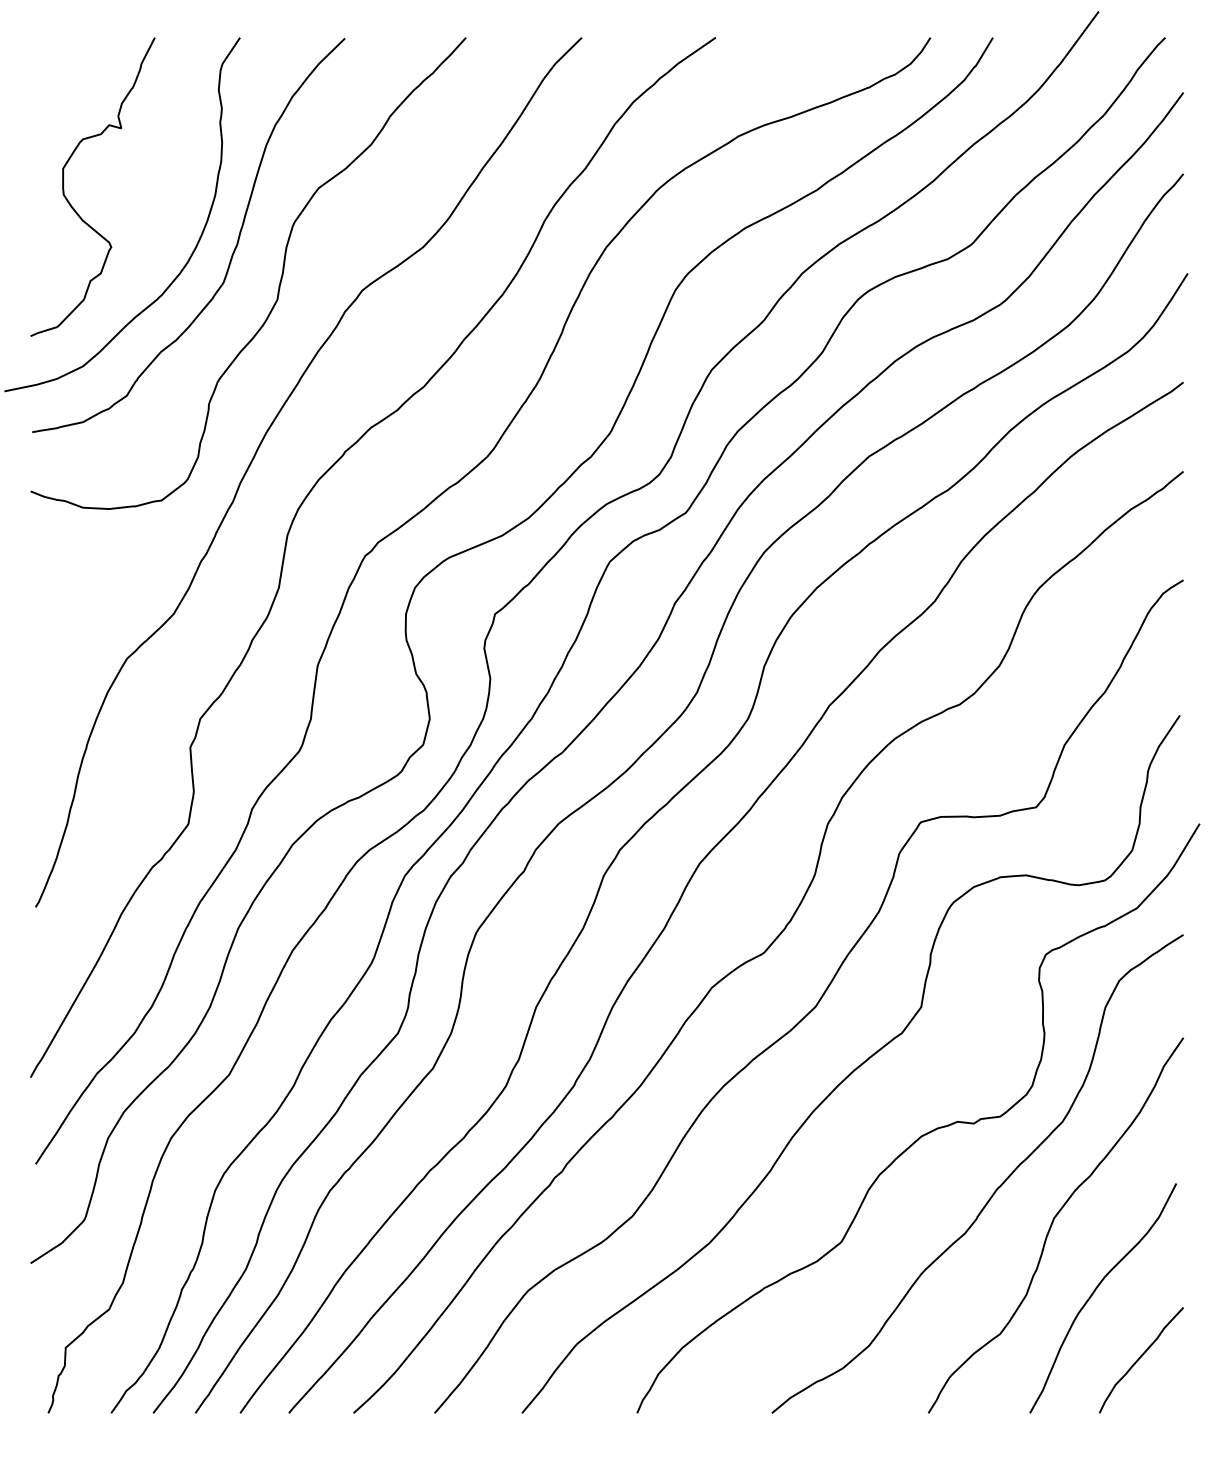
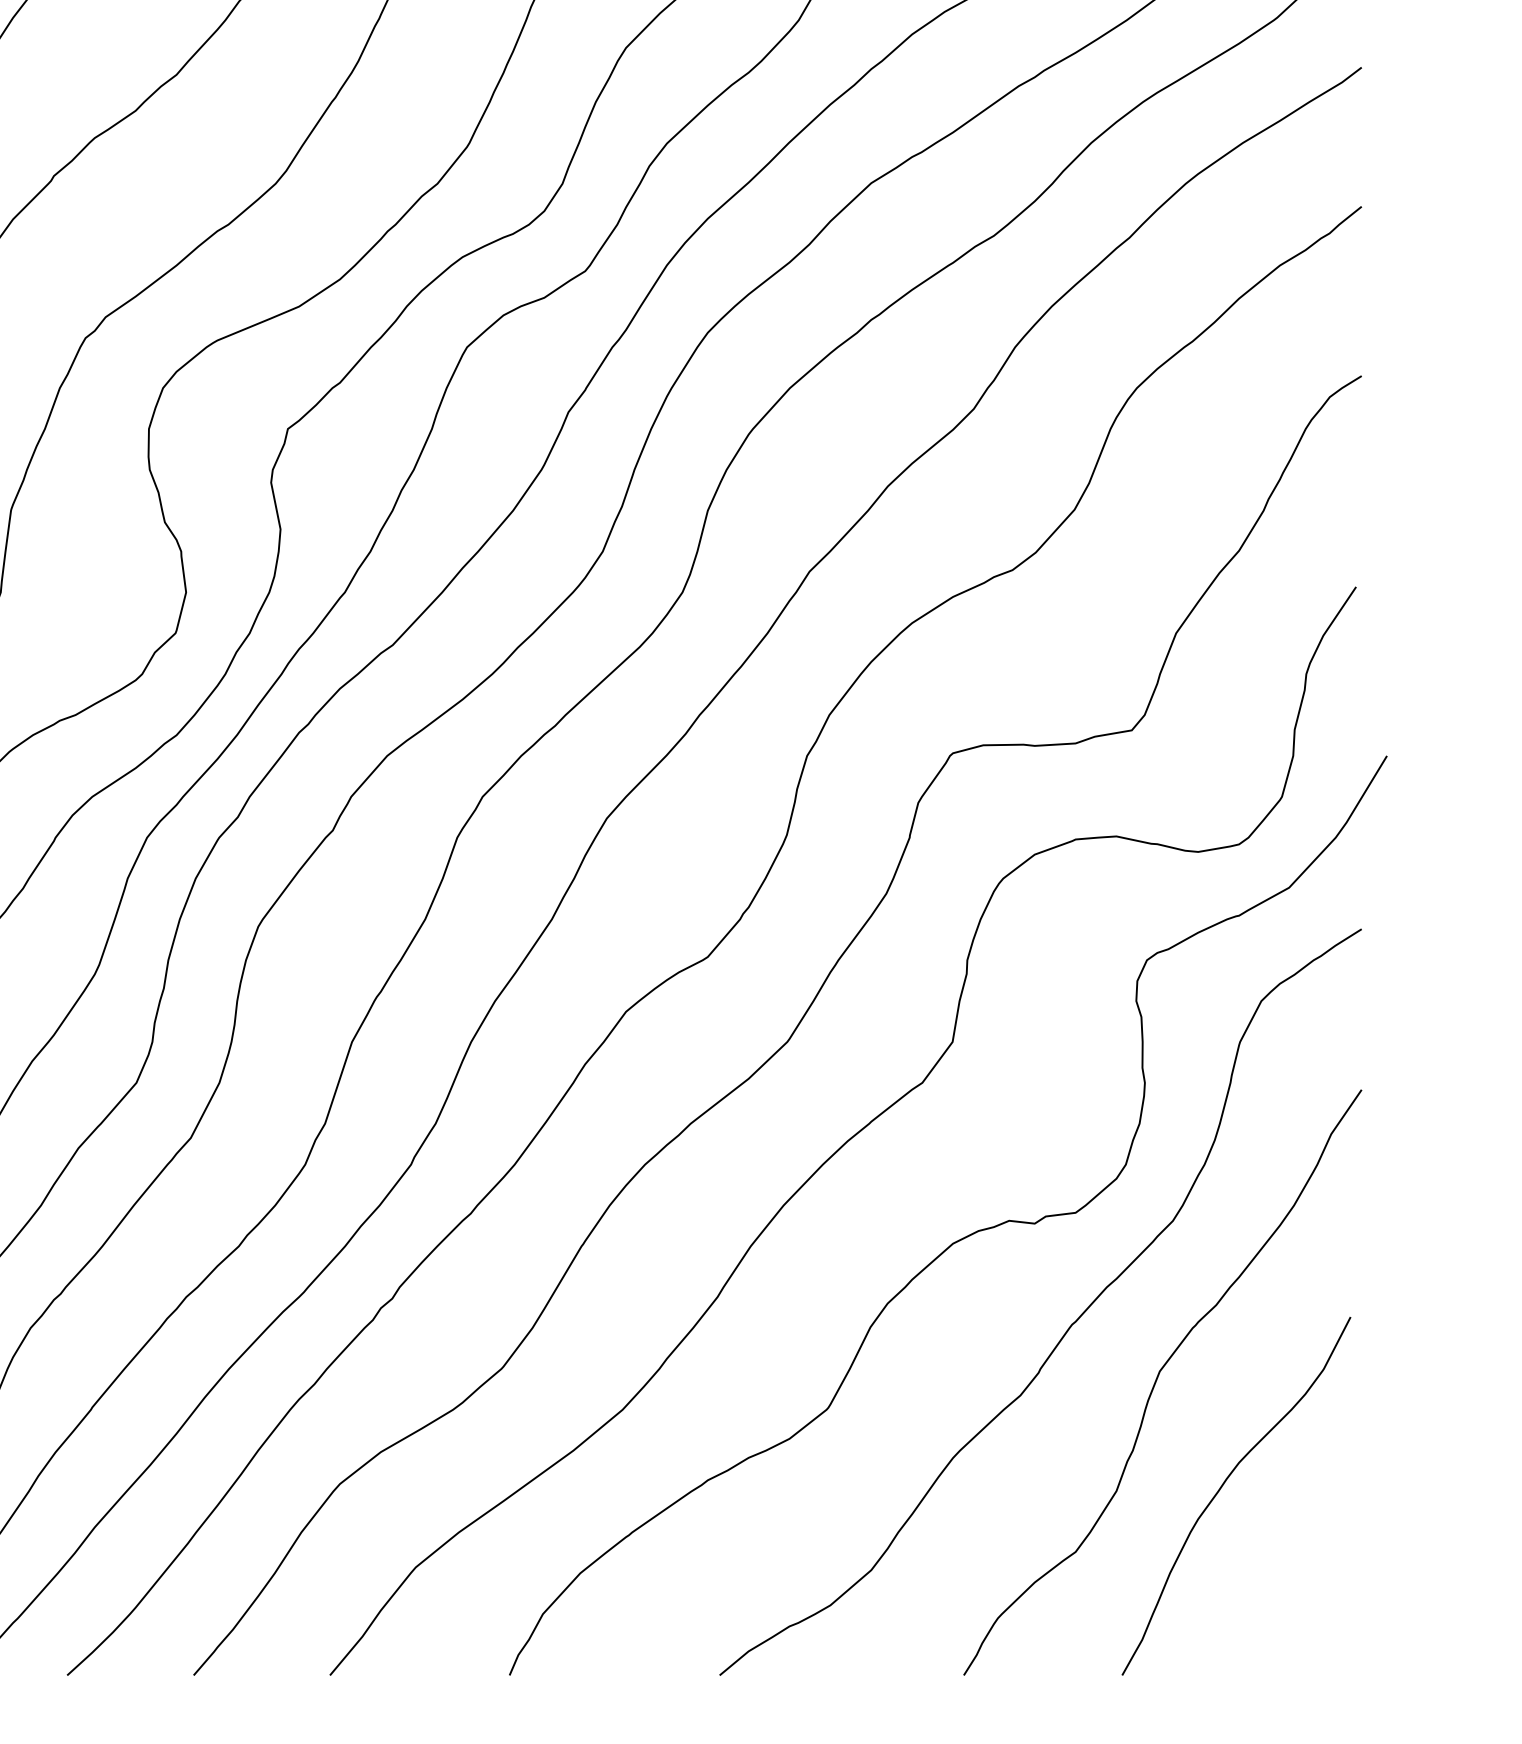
curve: (1140, 1358) -> (1294, 1589), removed

